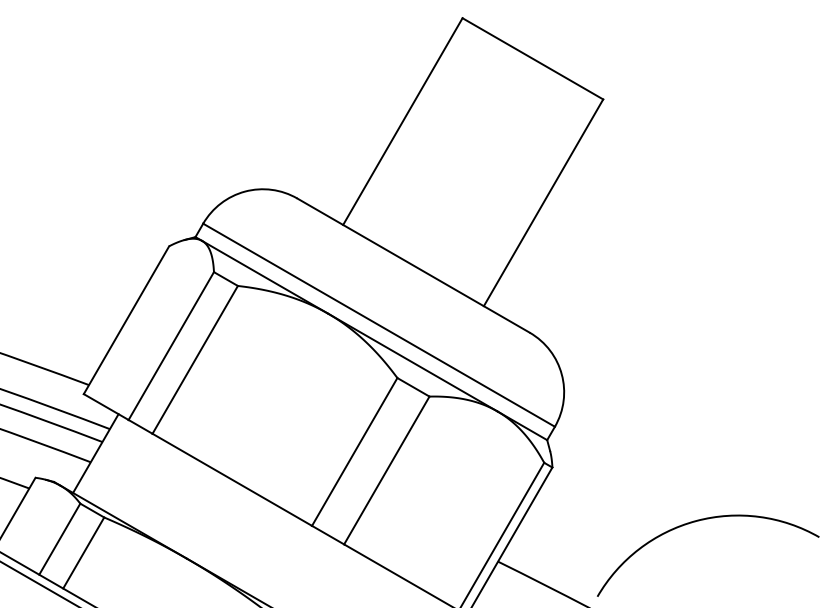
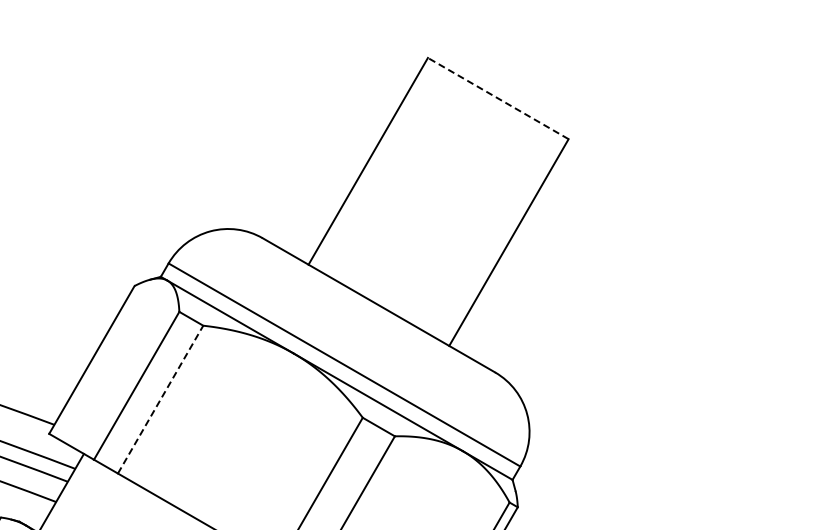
line: (532, 58) -> (497, 98), solid -> dashed
line: (195, 359) -> (160, 399), solid -> dashed

